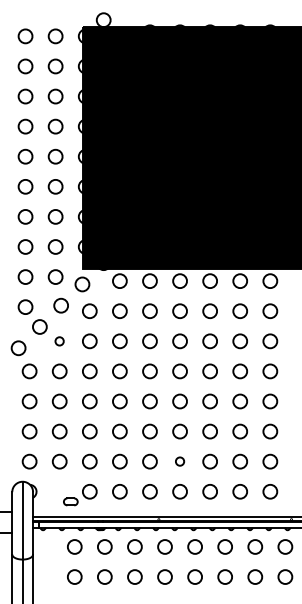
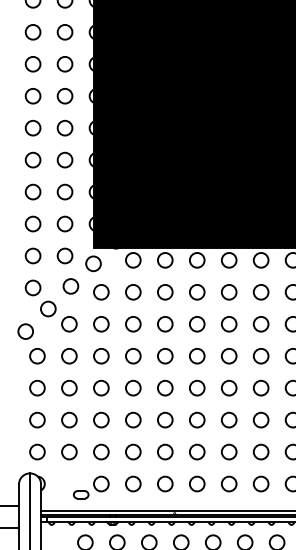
circle: (59, 341) -> (69, 324), size x1.67
circle: (179, 461) -> (196, 451), size x1.67

